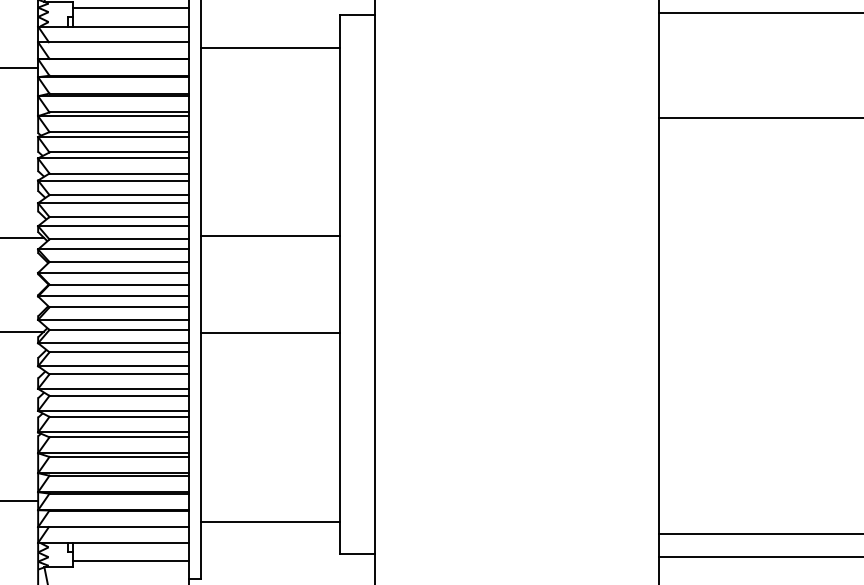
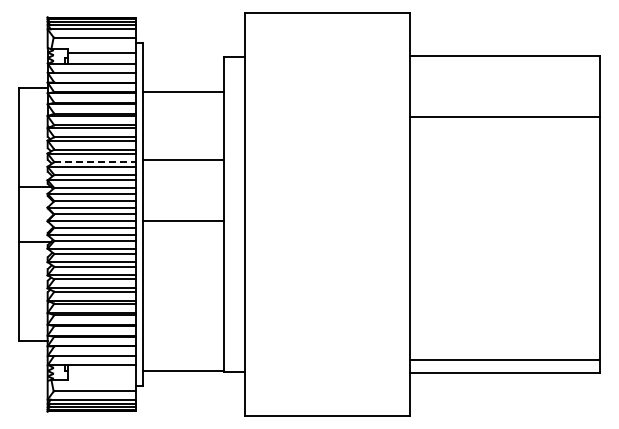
line: (270, 46) -> (183, 91), moved
line: (119, 195) -> (95, 162), solid -> dashed
line: (270, 236) -> (183, 160), moved
line: (270, 332) -> (183, 220), moved
line: (270, 522) -> (183, 371), moved
line: (131, 561) -> (102, 376), removed

